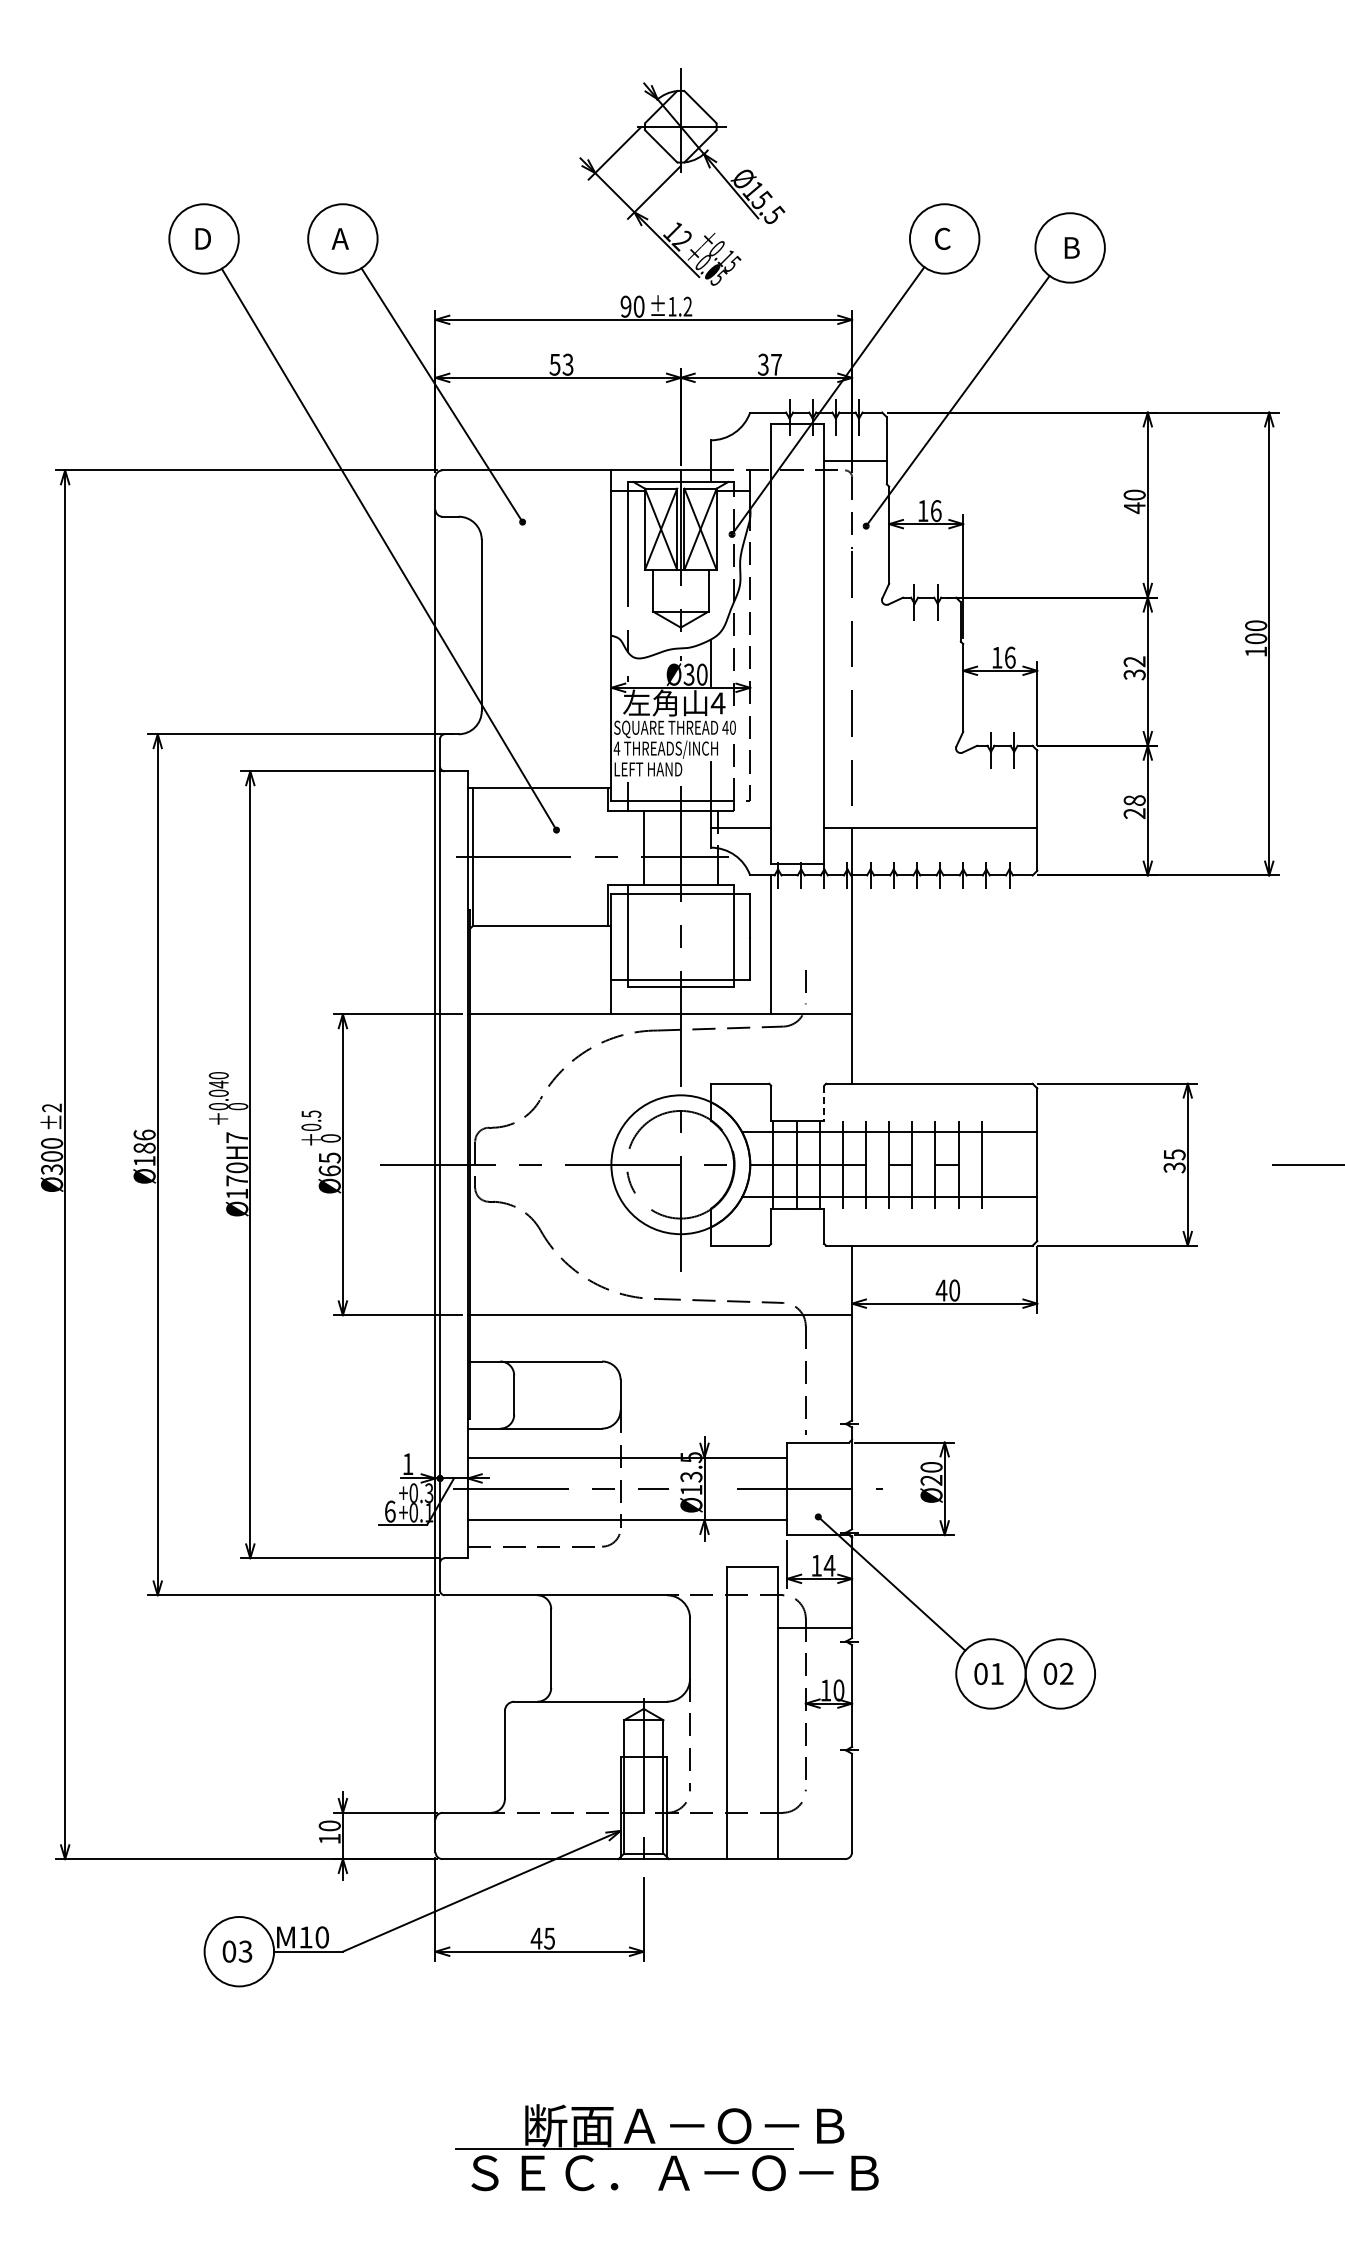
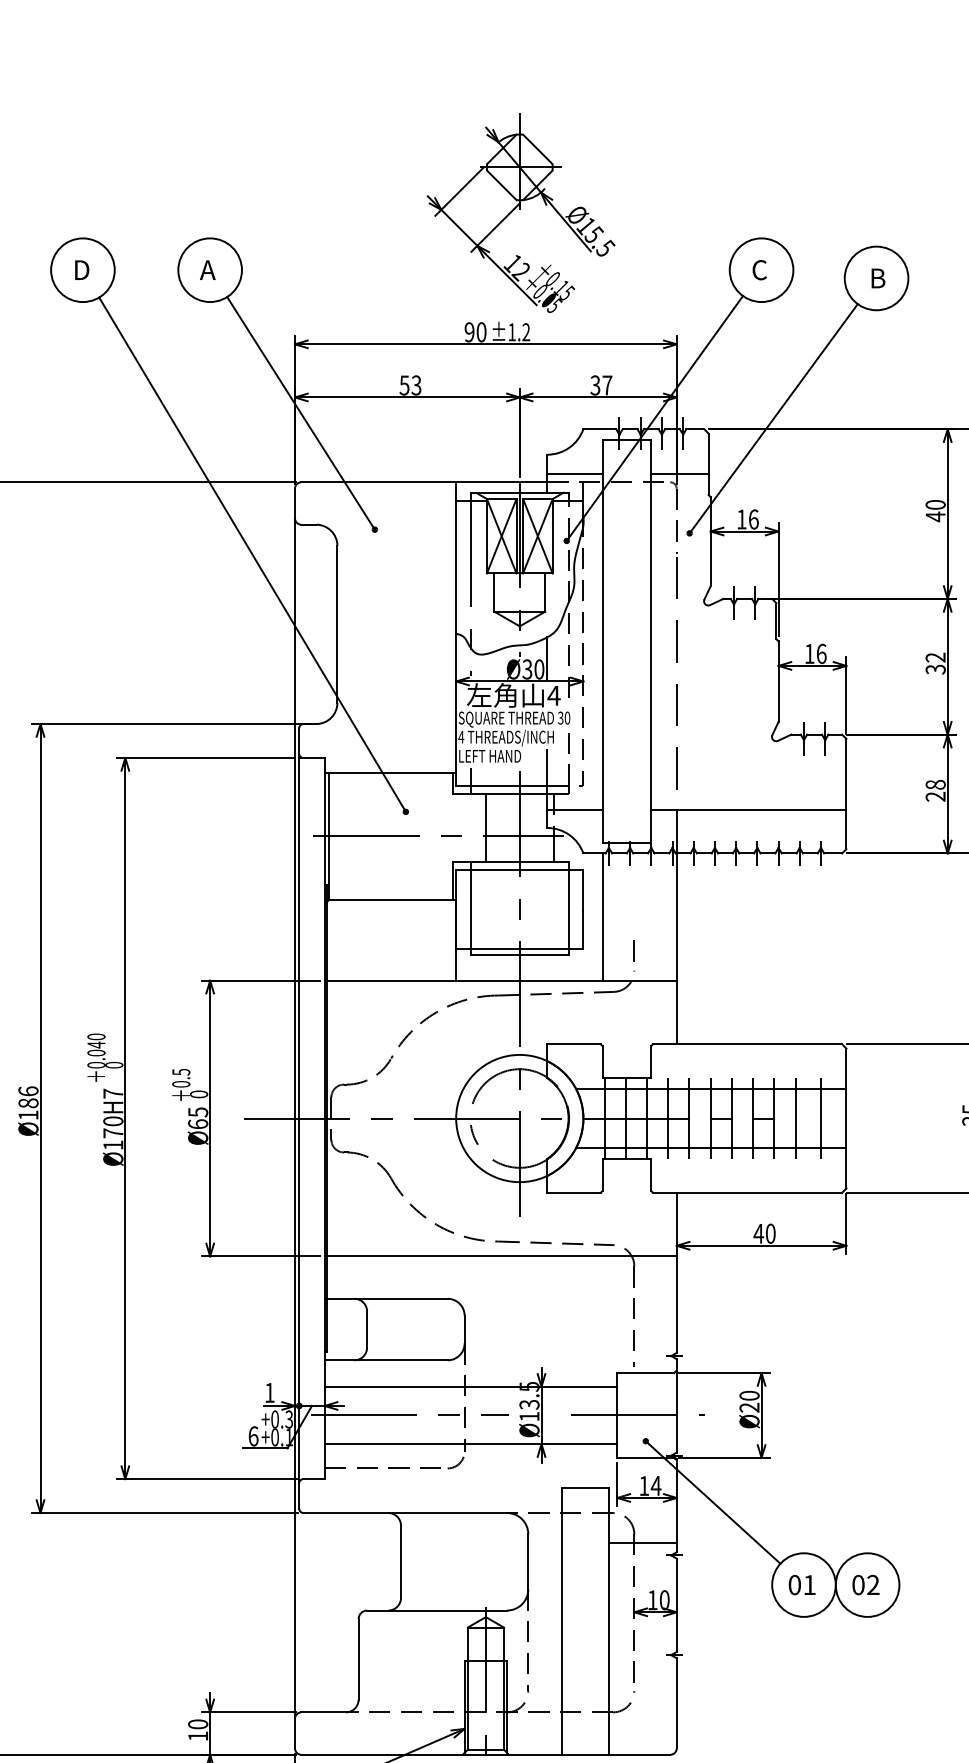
line: (740, 461) -> (574, 474), added
text: (725, 727) -> (560, 717), 40 -> 30
line: (824, 1103) -> (651, 1062), dashed -> solid
line: (1009, 1164) -> (820, 1118), added

